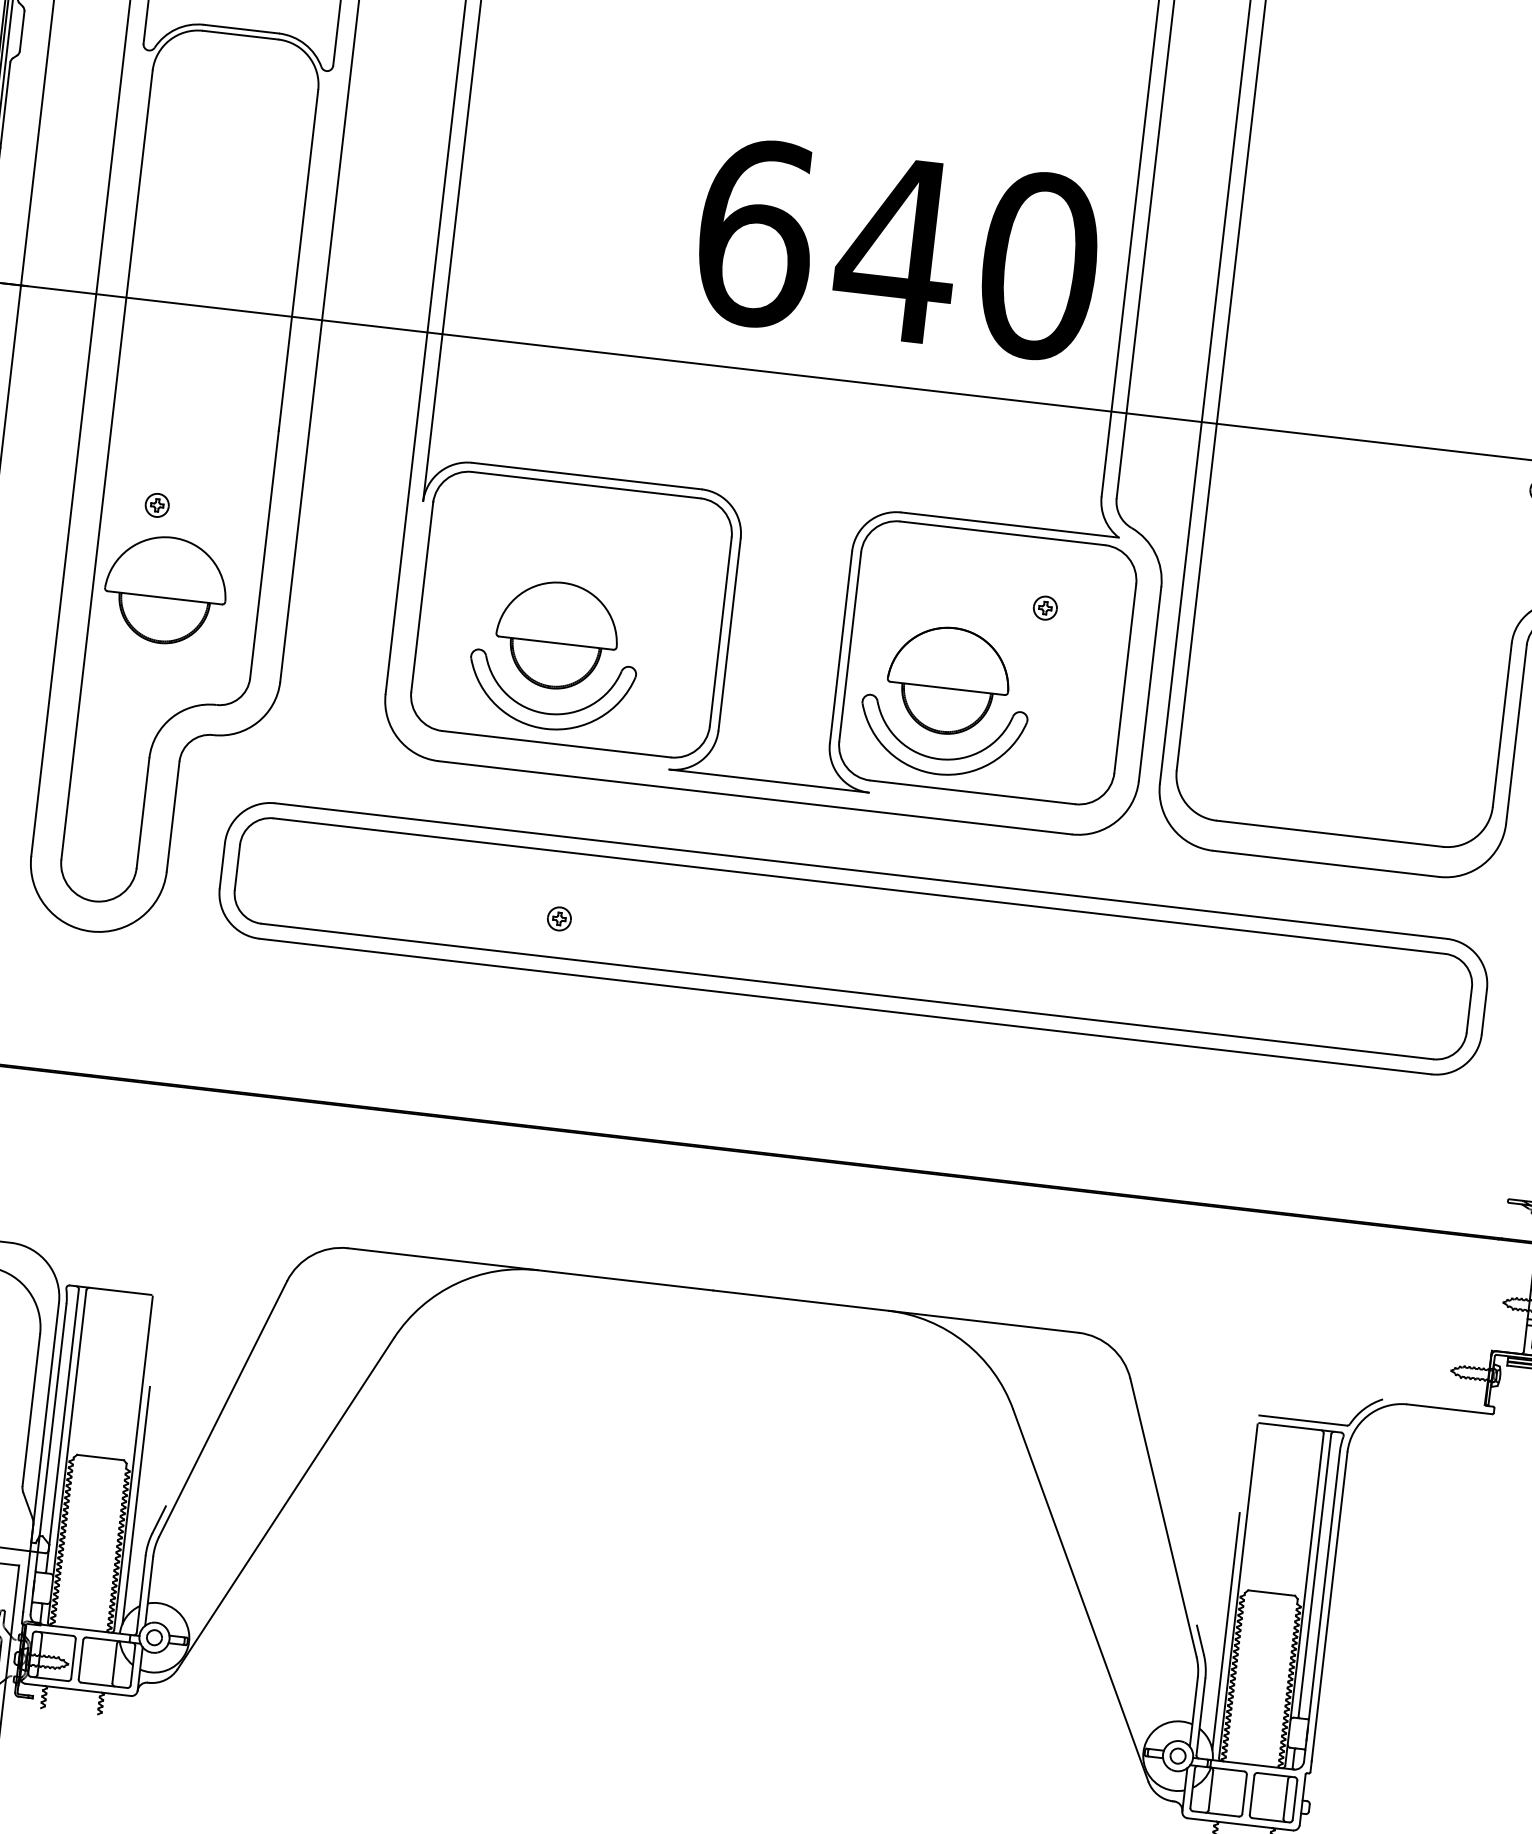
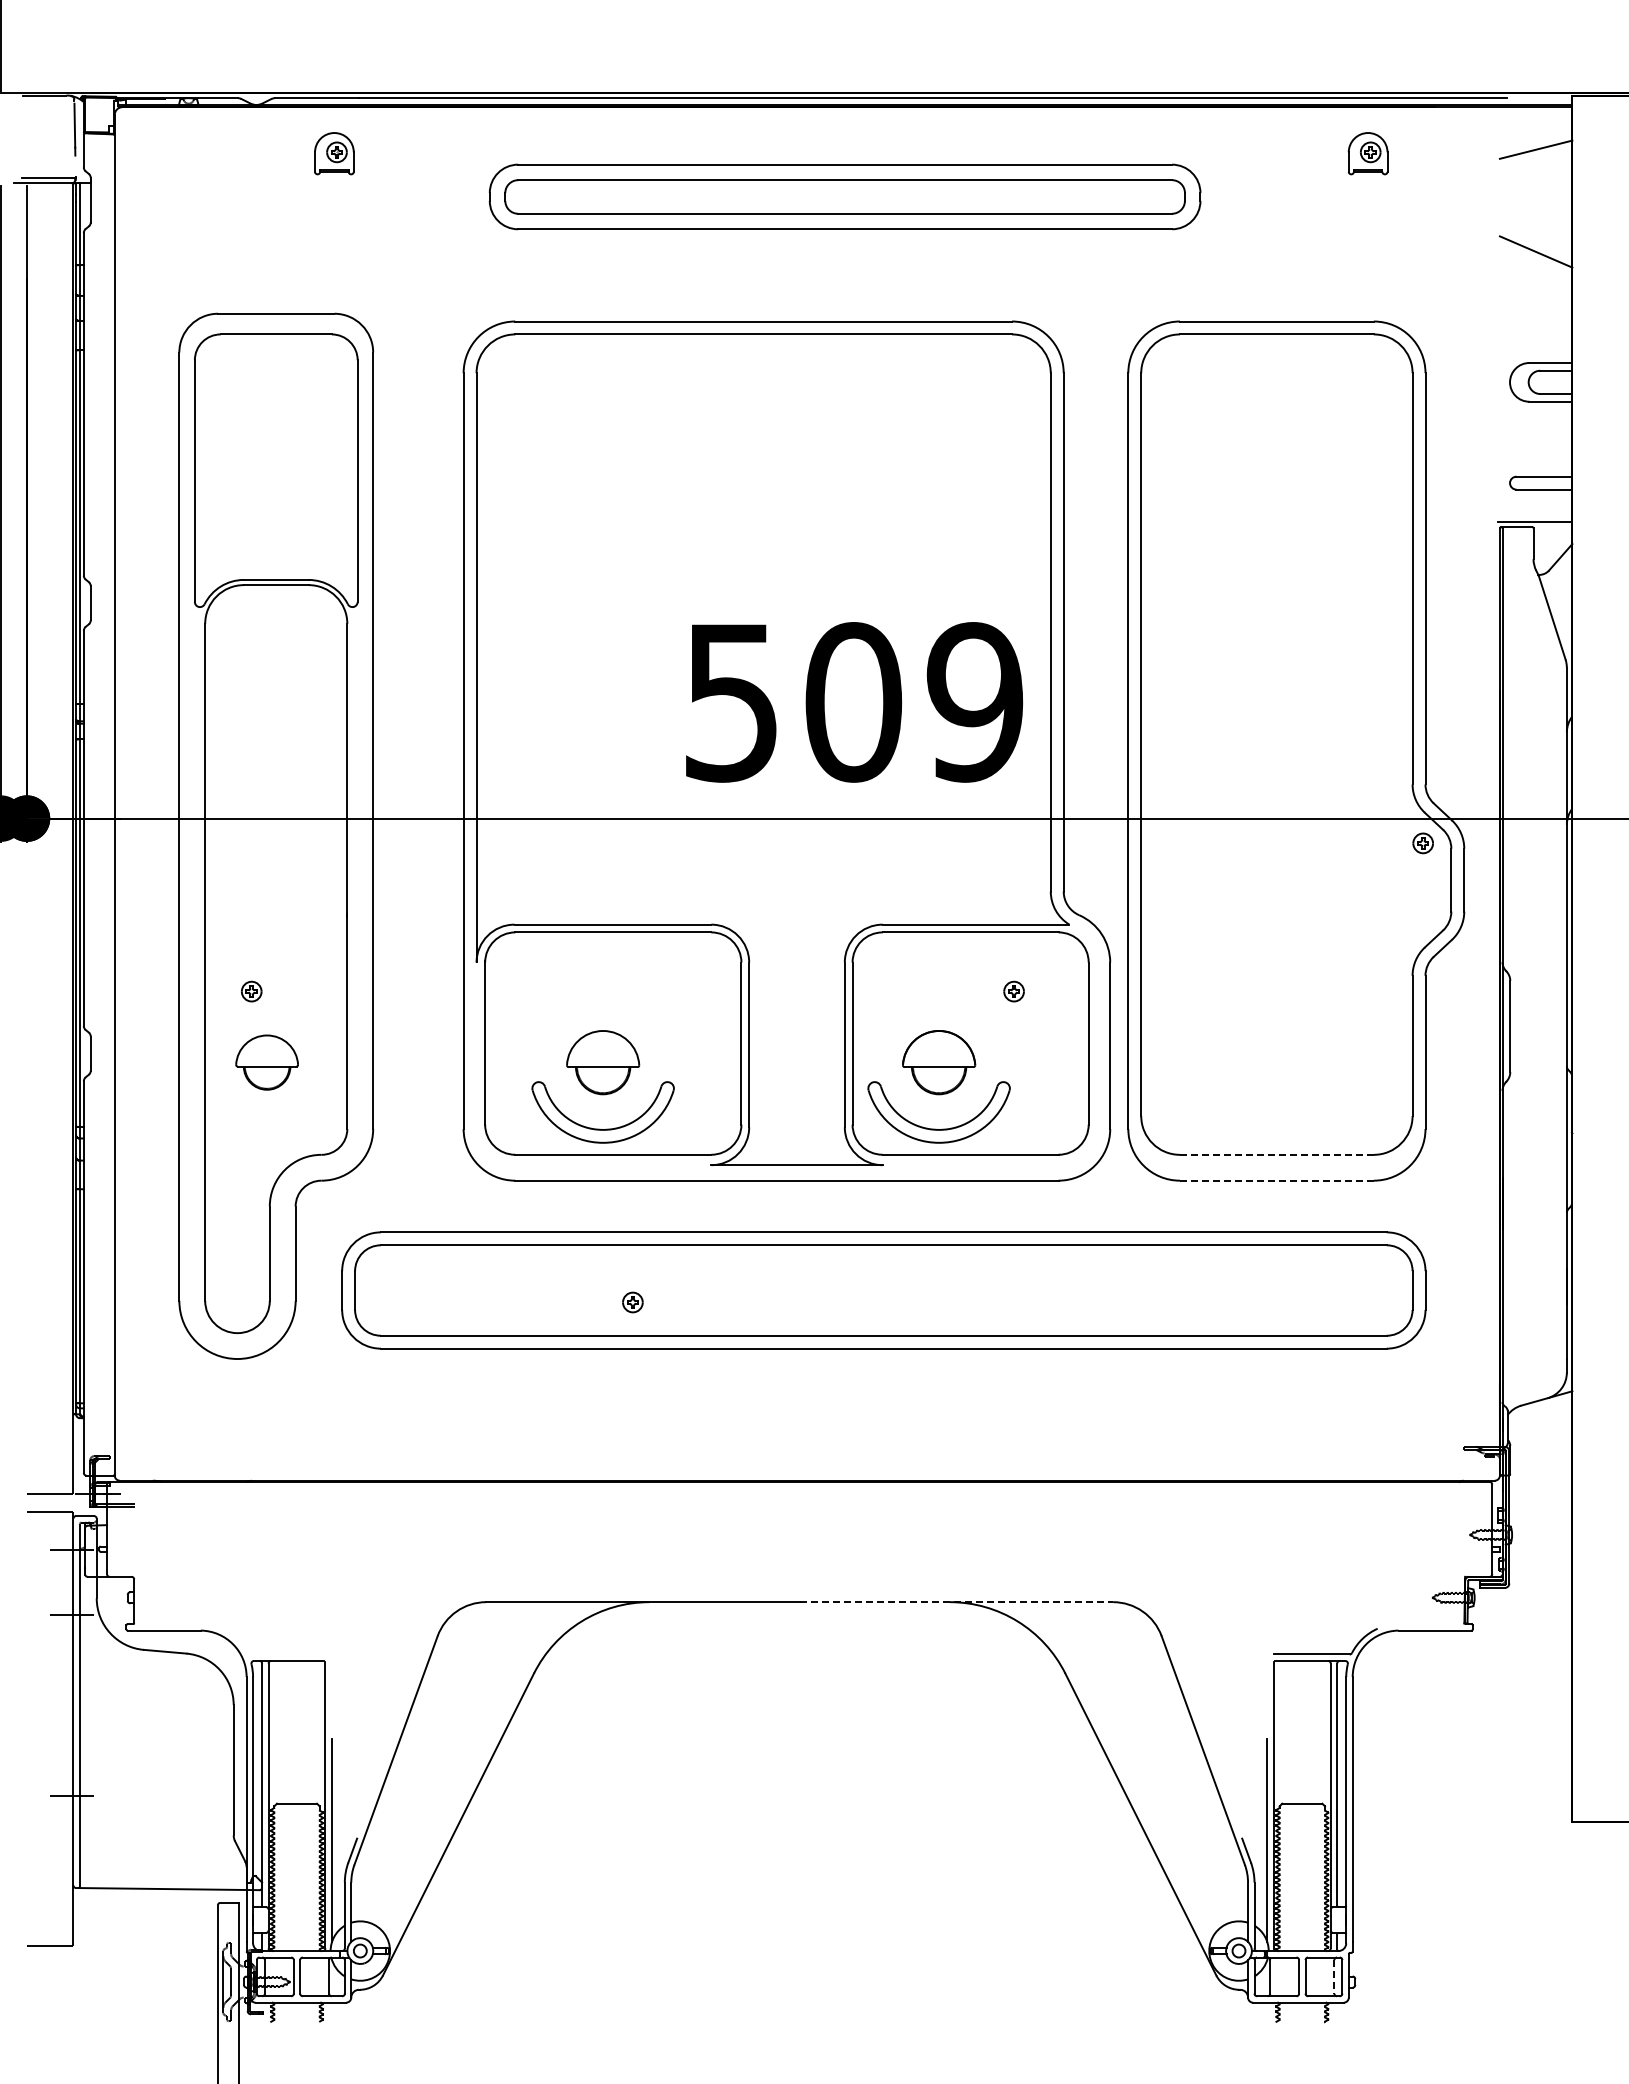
text: (897, 249) -> (853, 702), 640 -> 509
part: (164, 589) -> (266, 1062), size x0.6
part: (556, 635) -> (602, 1062), size x0.7
part: (947, 680) -> (938, 1062), size x0.7
line: (1329, 833) -> (1276, 1154), solid -> dashed
line: (1325, 863) -> (1276, 1180), solid -> dashed
line: (895, 1312) -> (956, 1602), solid -> dashed
line: (1285, 1798) -> (1334, 1976), solid -> dashed

